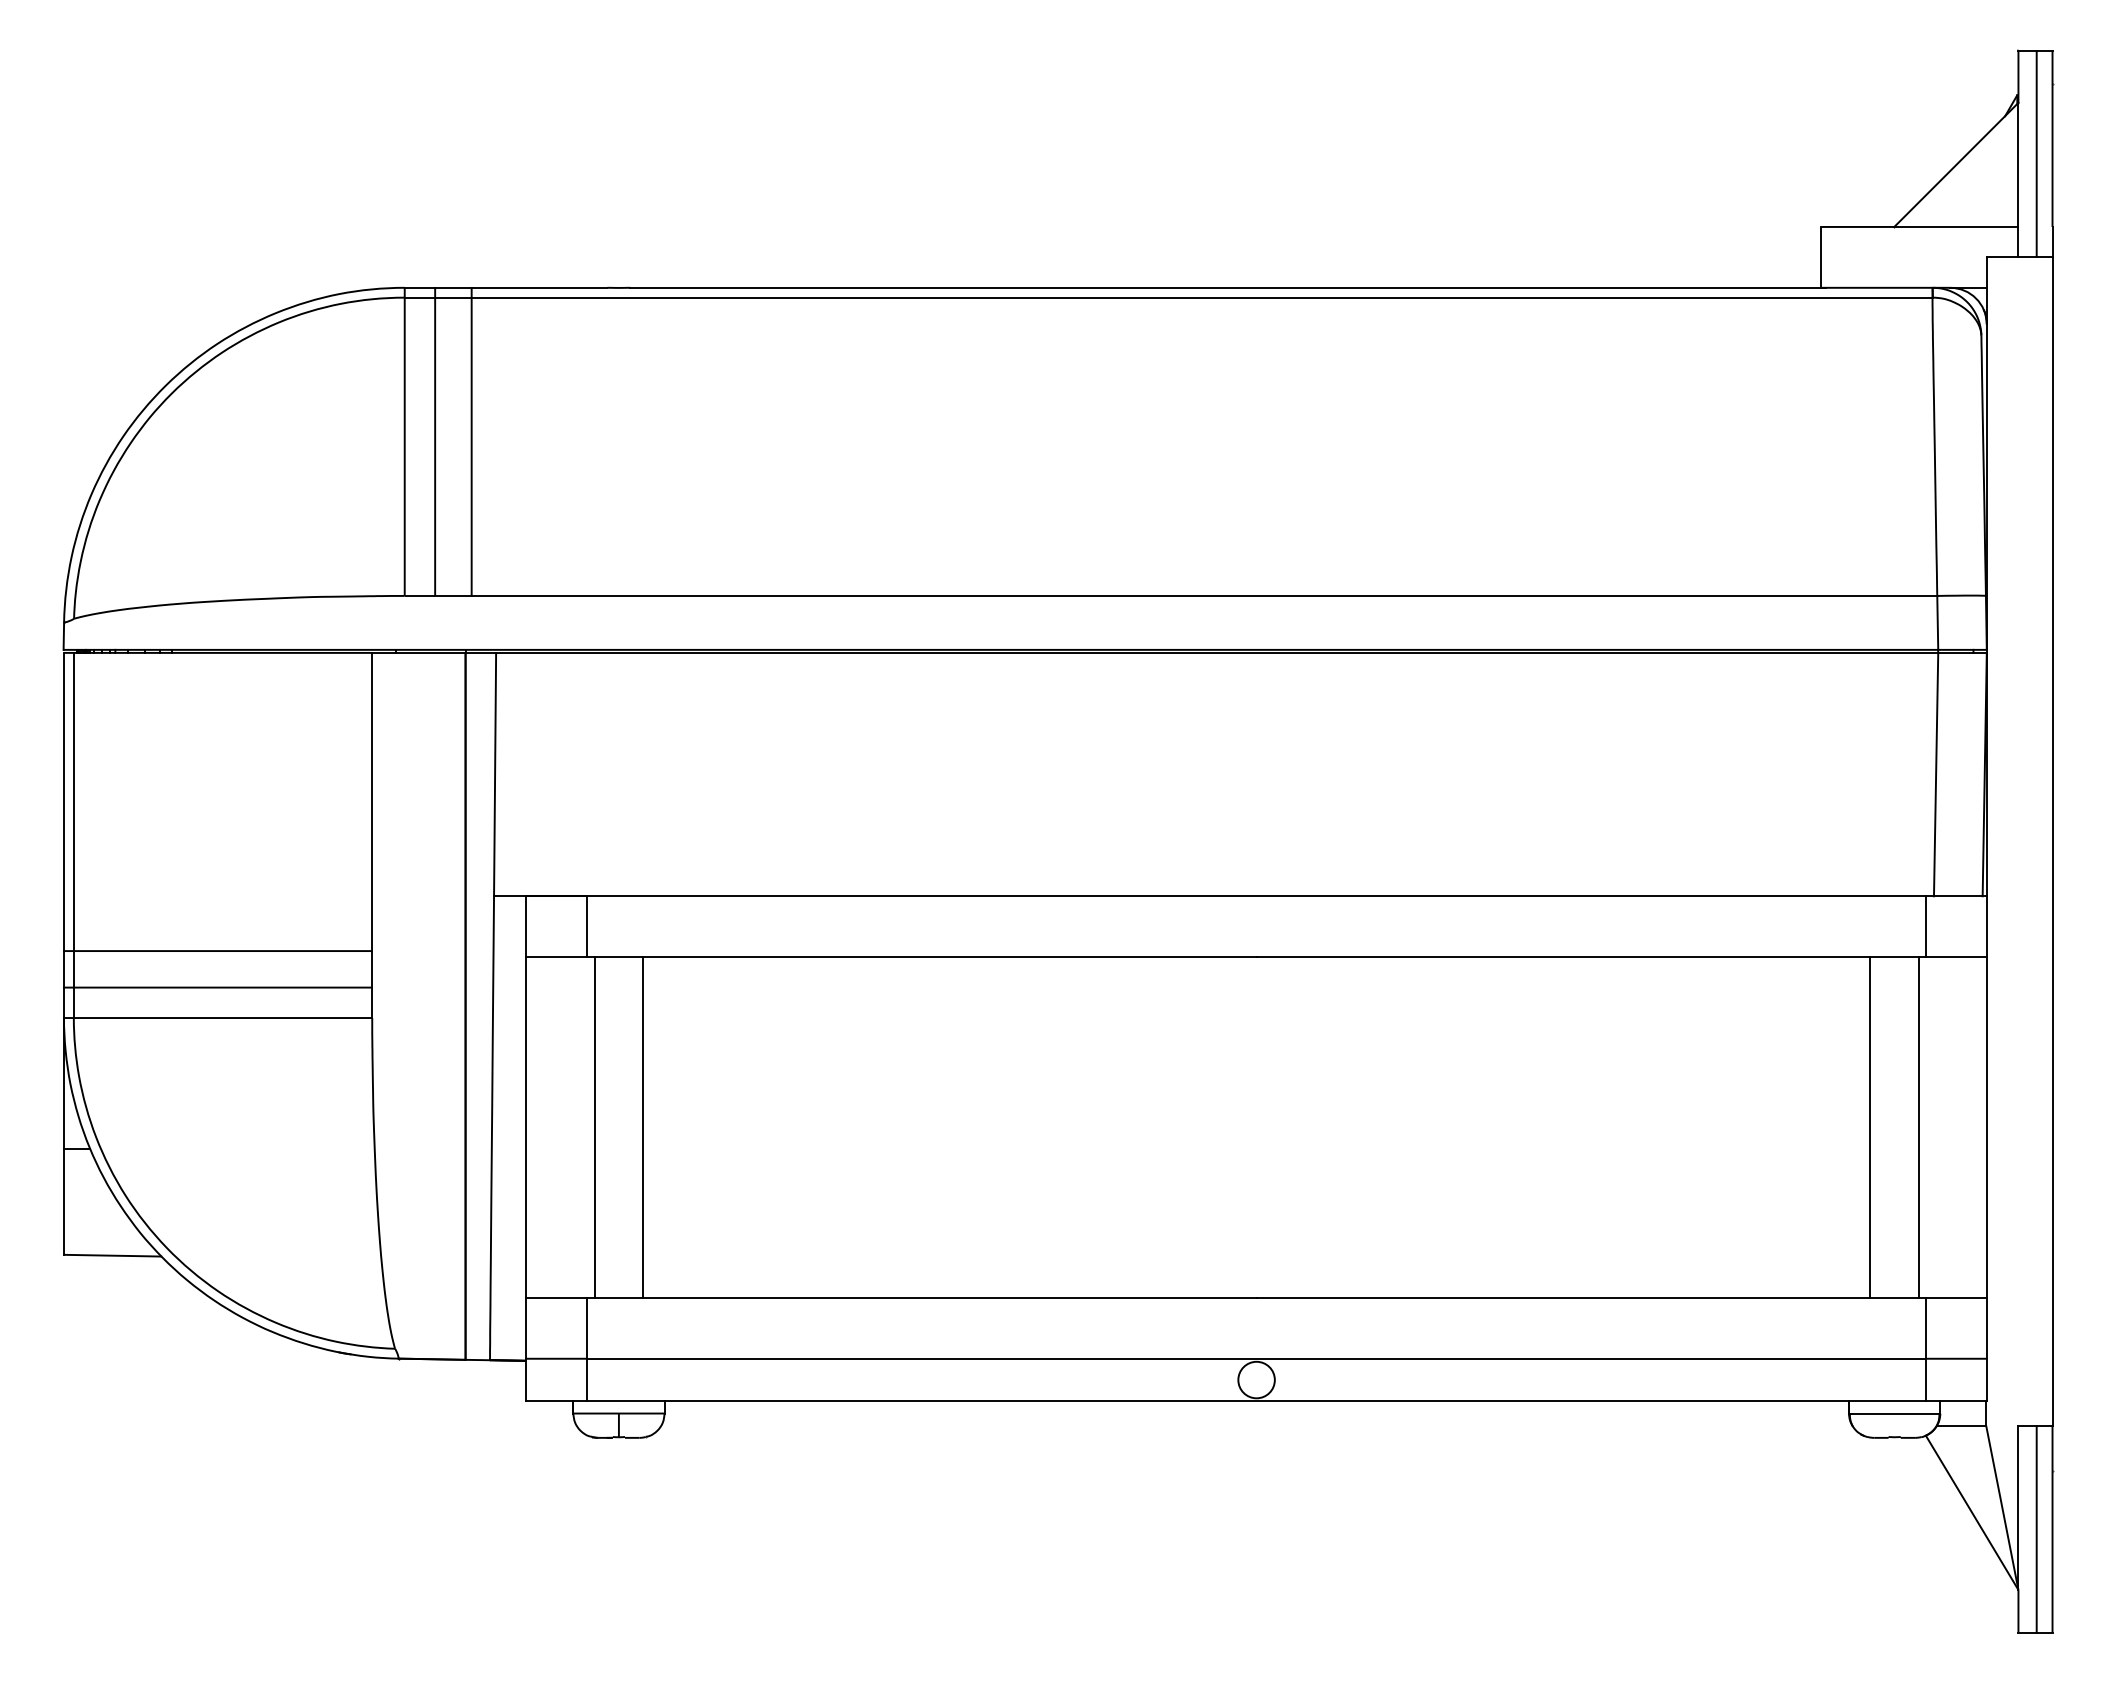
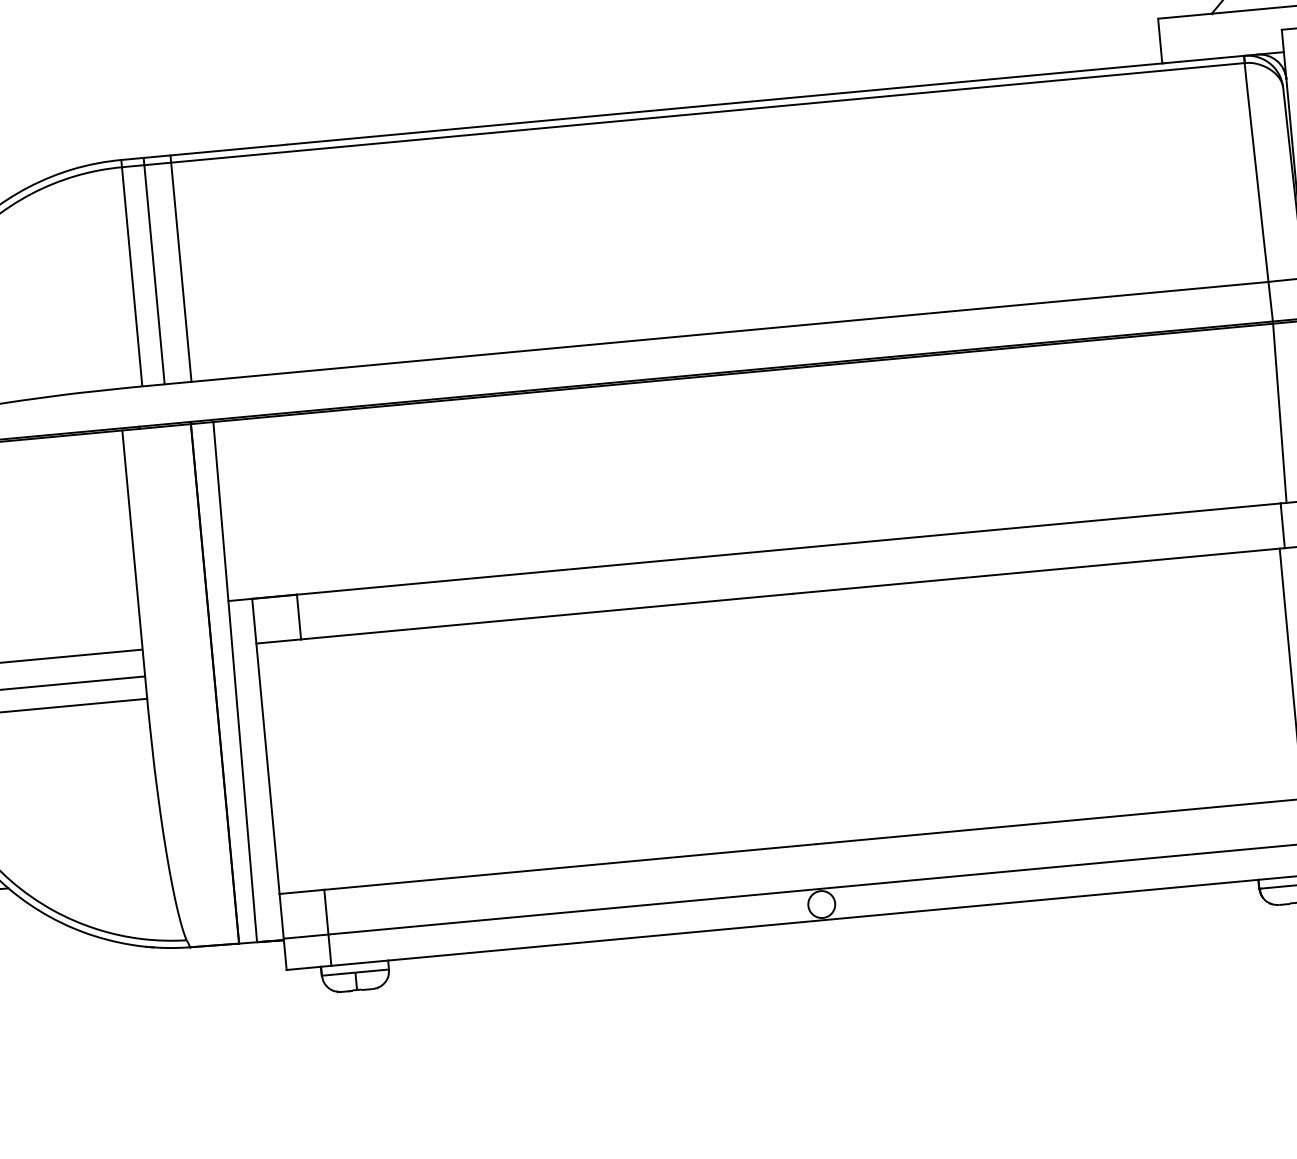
line: (594, 1127) -> (318, 764), removed
line: (643, 1127) -> (354, 760), removed
line: (1870, 1127) -> (1255, 677), removed

